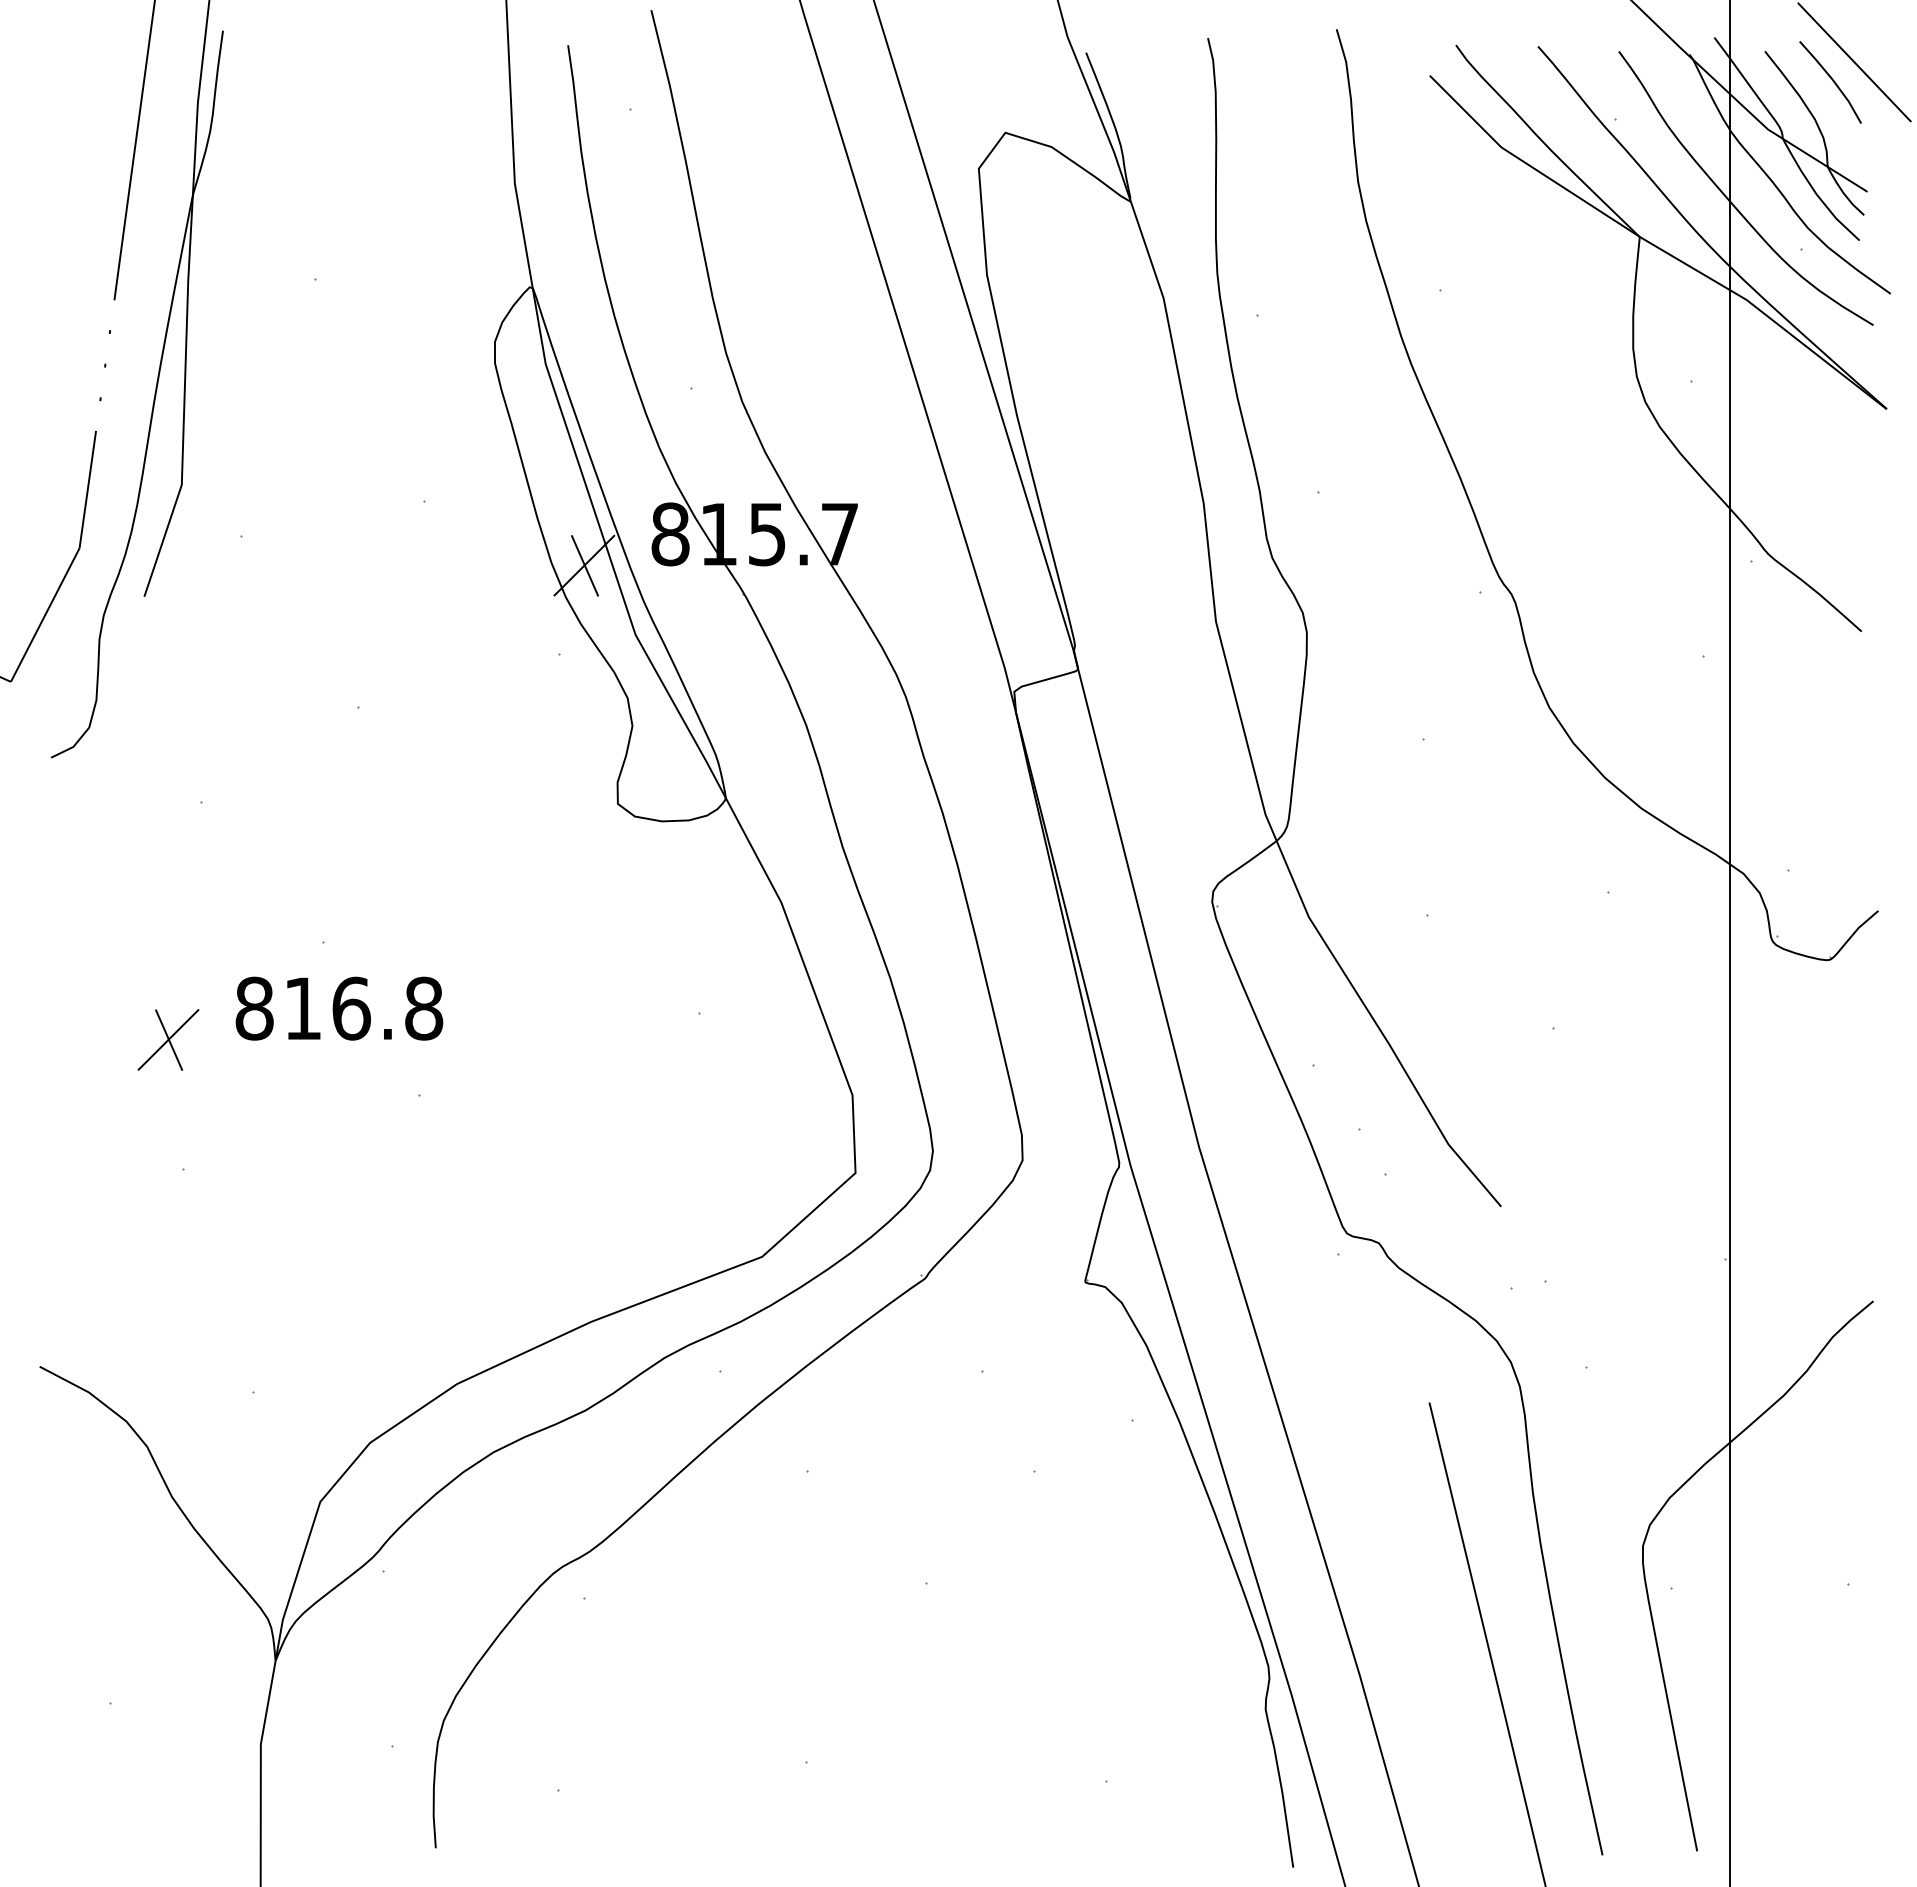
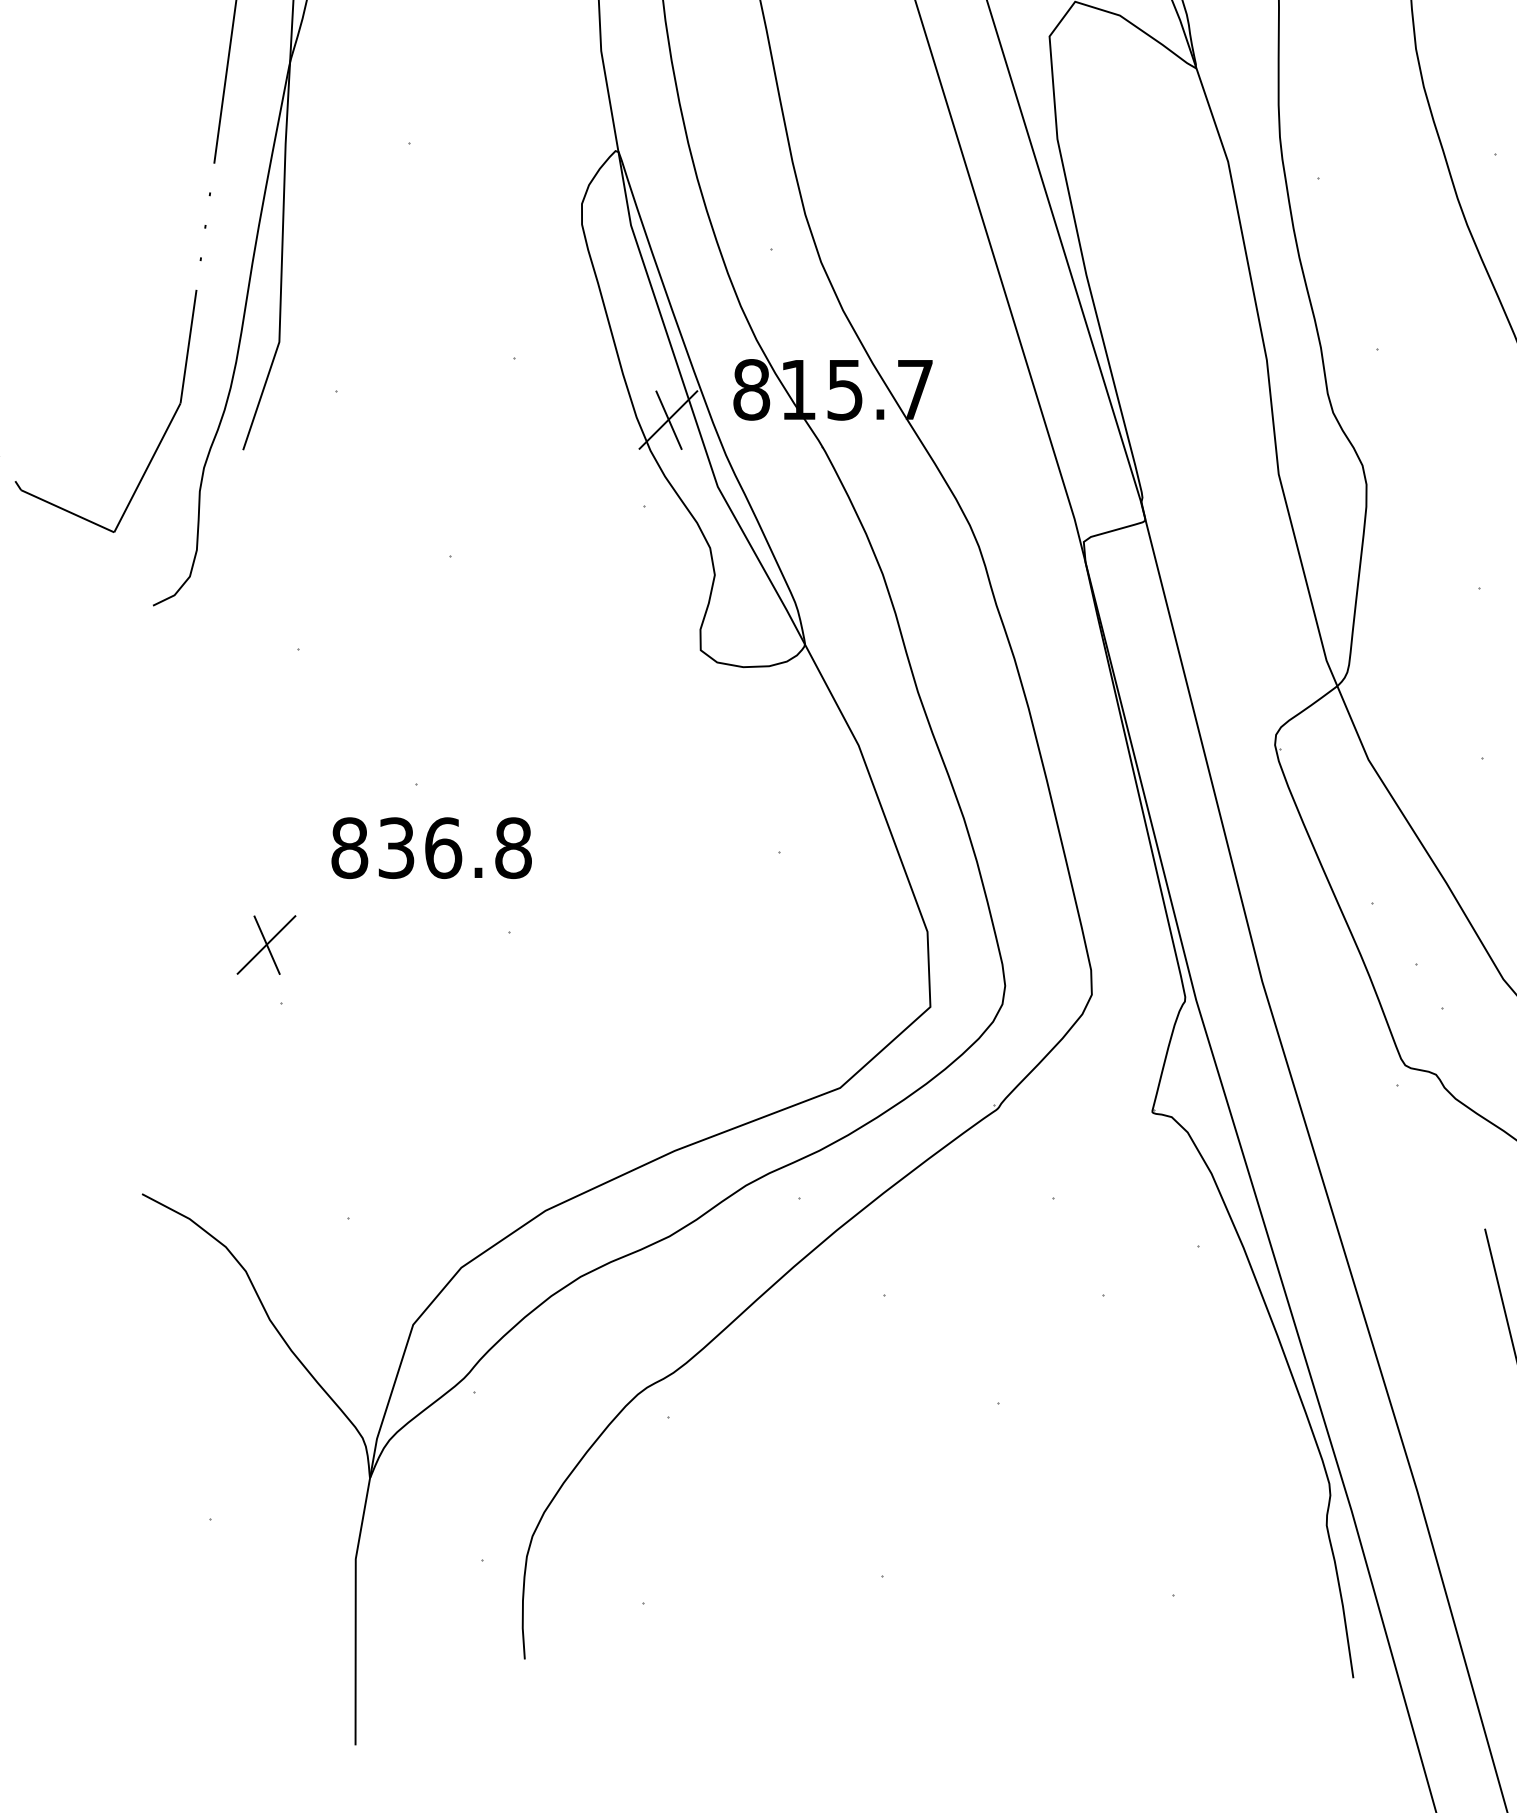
text: (302, 1008) -> (396, 847), 816.8 -> 836.8
part: (168, 1039) -> (266, 944), moved

